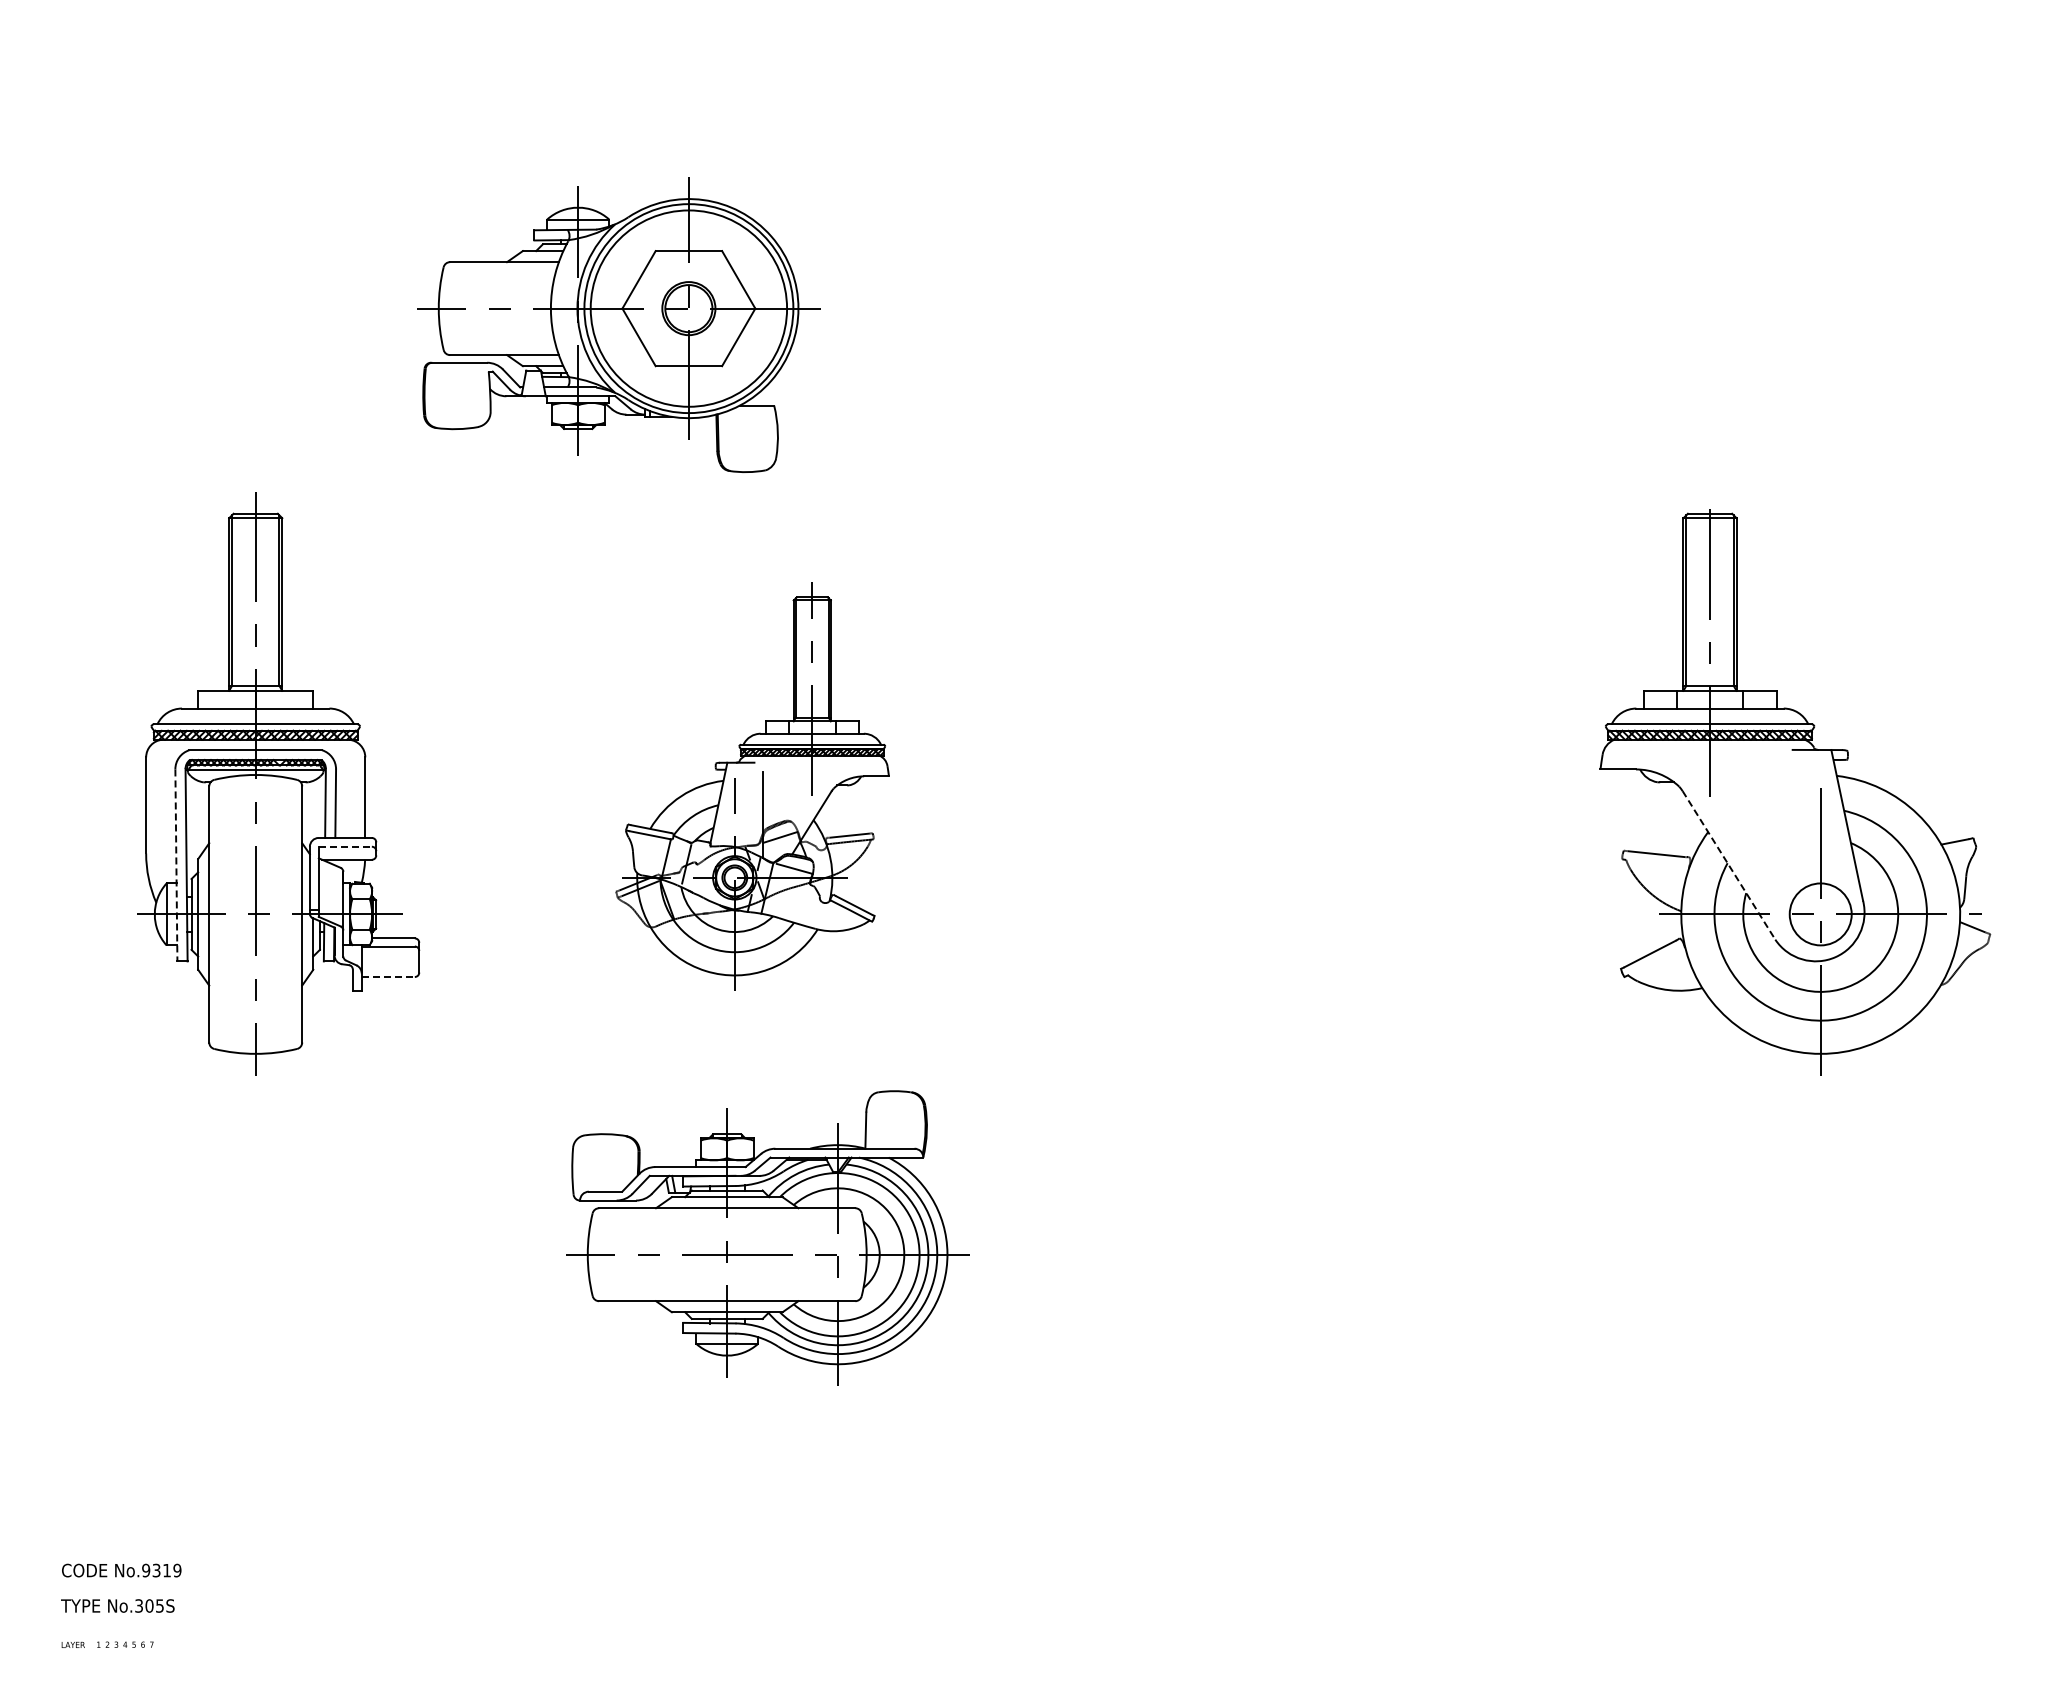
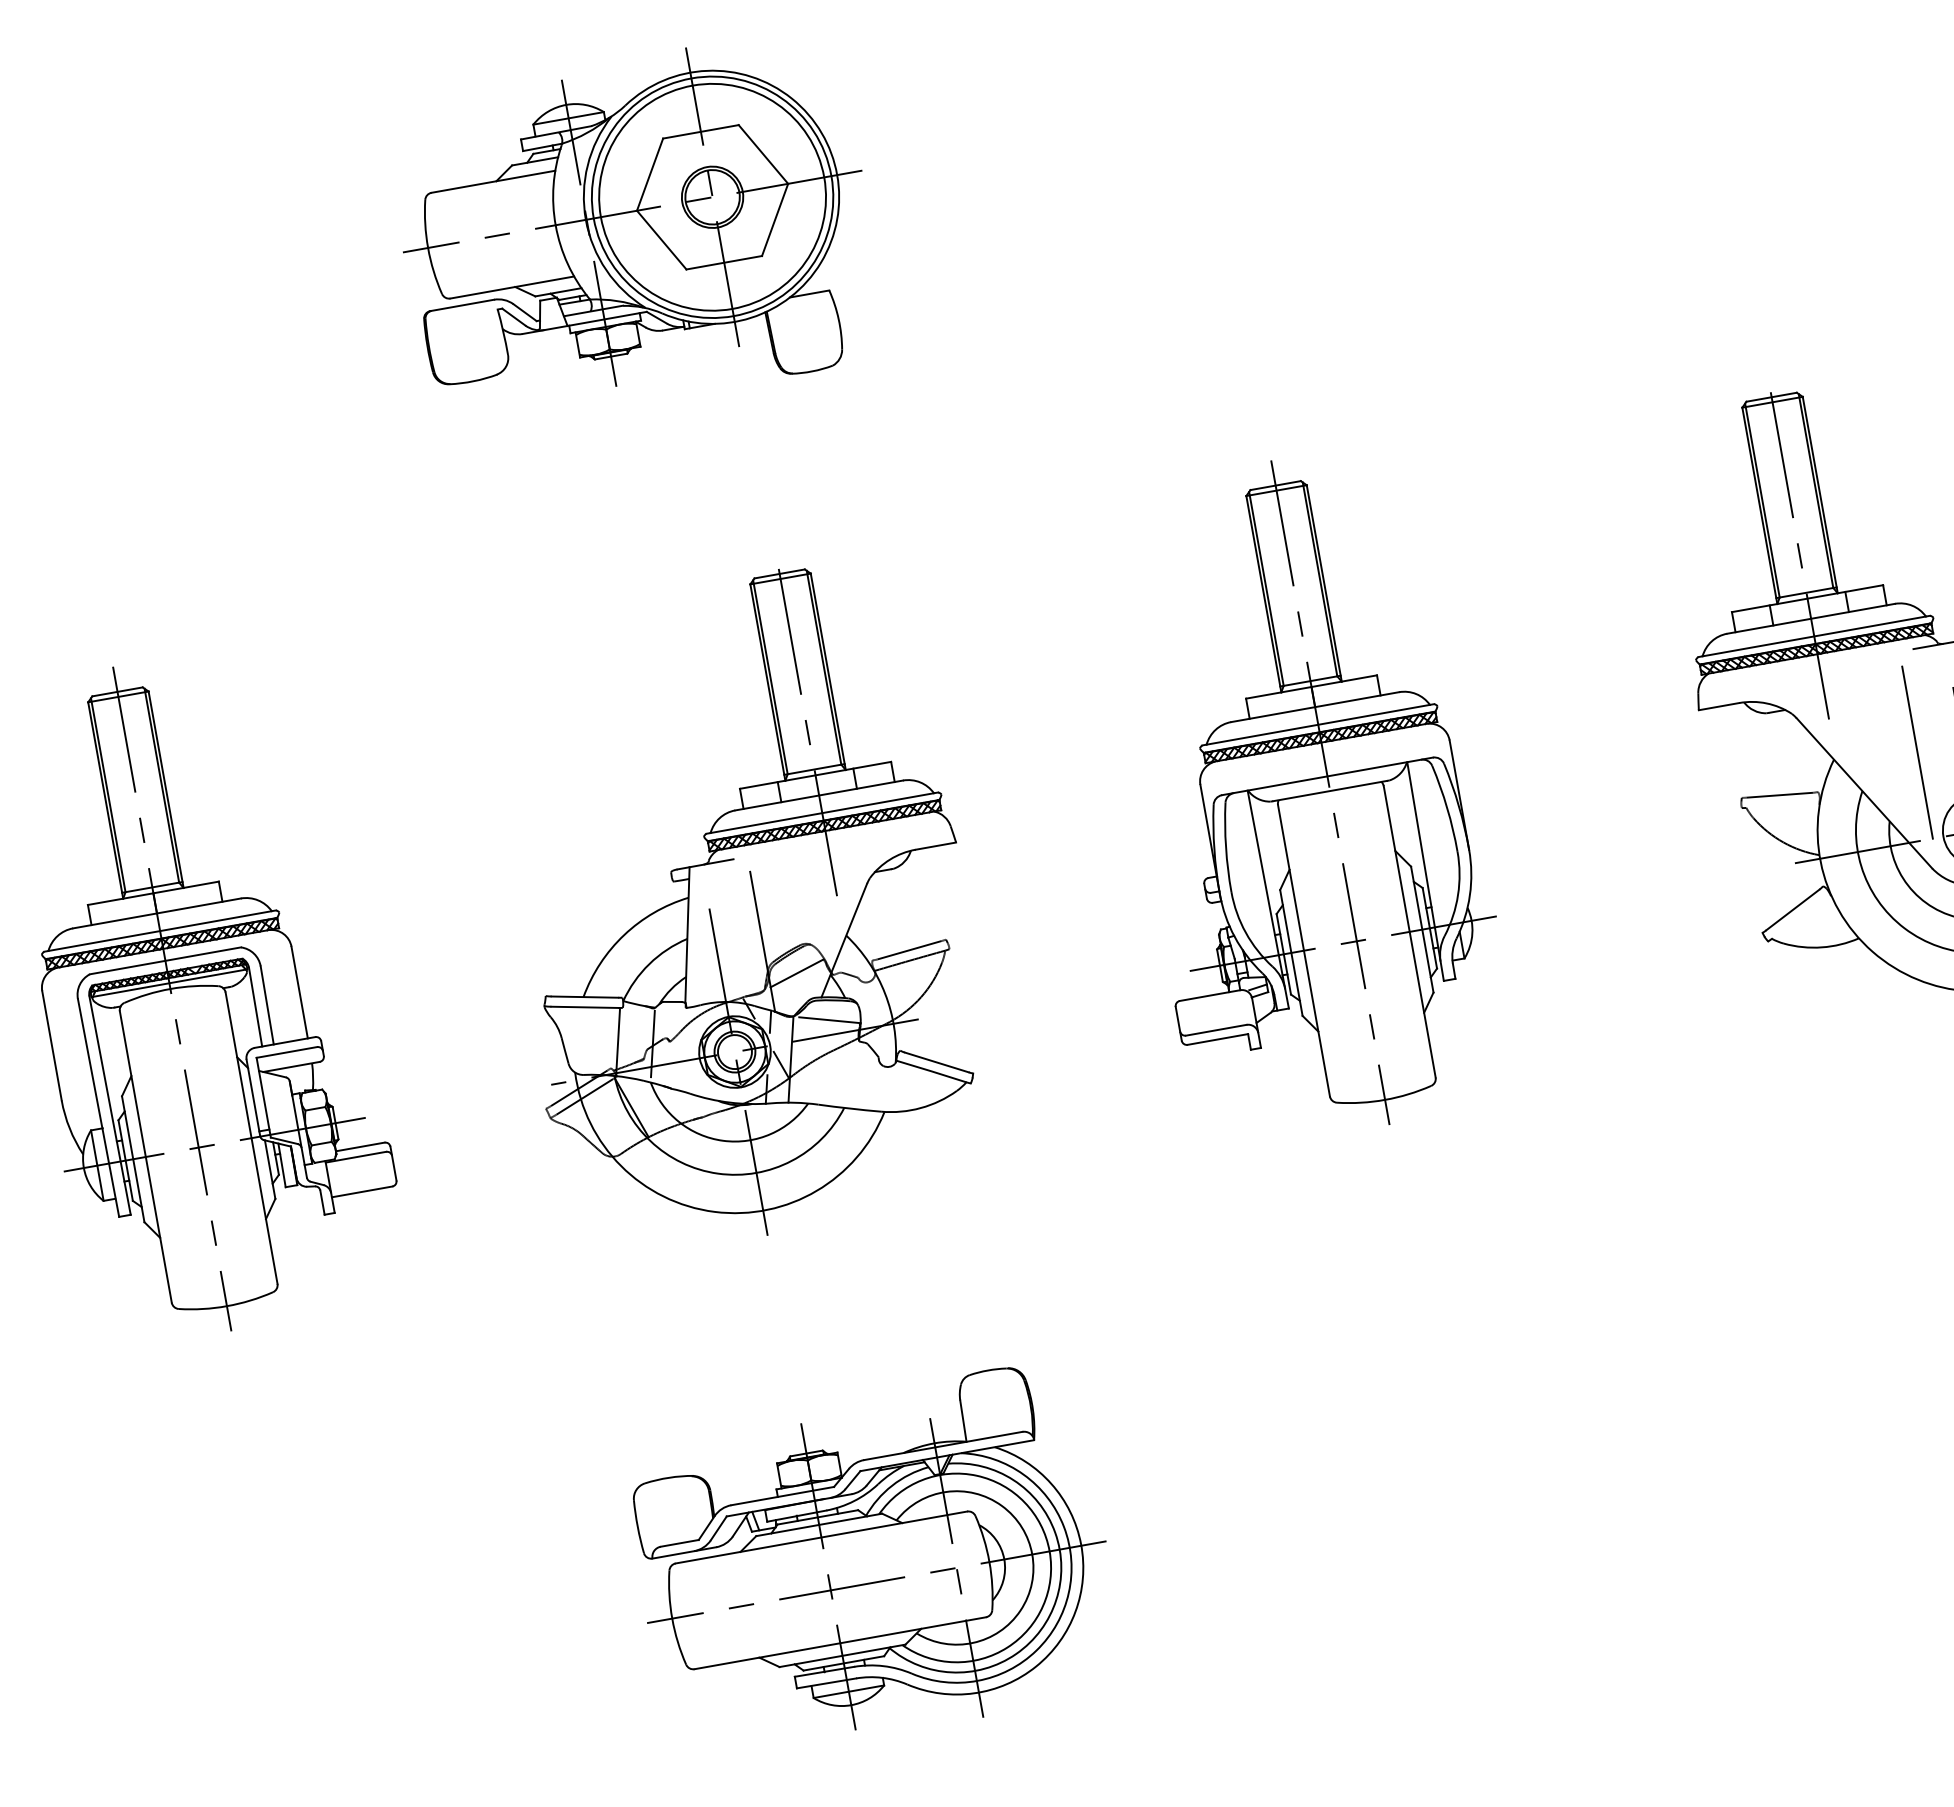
part: (618, 324) -> (635, 229), moved
part: (1252, 783) -> (1305, 796), added
part: (752, 792) -> (739, 908), size x1.43
line: (1780, 838) -> (1917, 752), added
line: (345, 846) -> (287, 1052), dashed -> solid
line: (176, 865) -> (98, 1107), dashed -> solid
line: (1728, 865) -> (1863, 793), dashed -> solid
line: (388, 977) -> (362, 1192), dashed -> solid
part: (767, 1237) -> (873, 1562), moved

